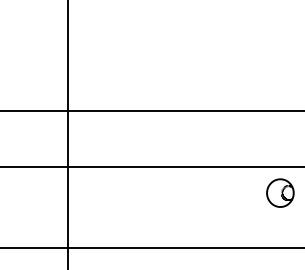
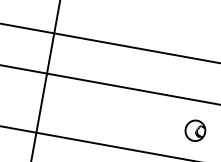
part: (280, 192) -> (195, 130), moved

